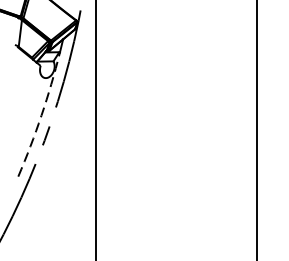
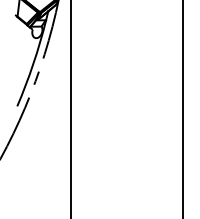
arc: (41, 116) -> (33, 64), dashed -> solid

